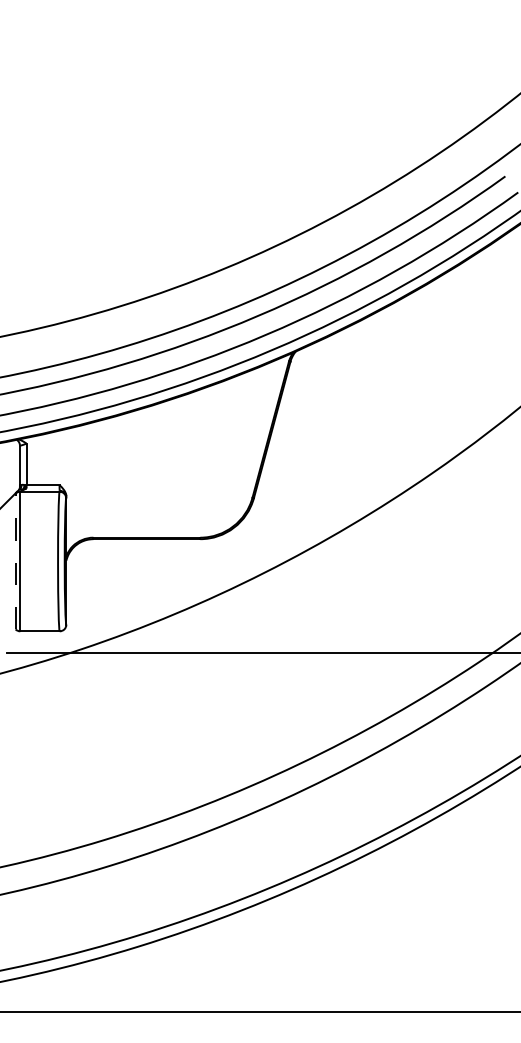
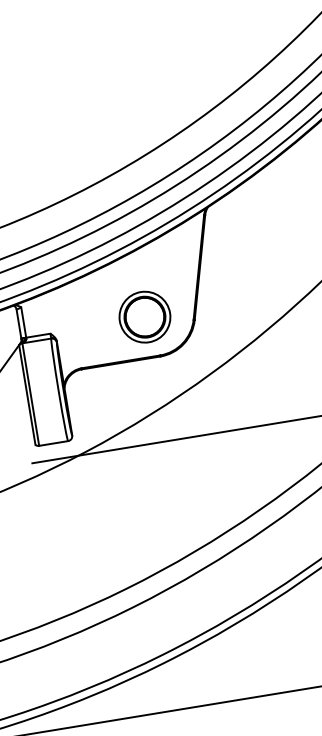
part: (188, 483) -> (144, 317), added
line: (15, 561) -> (27, 395), dashed -> solid

